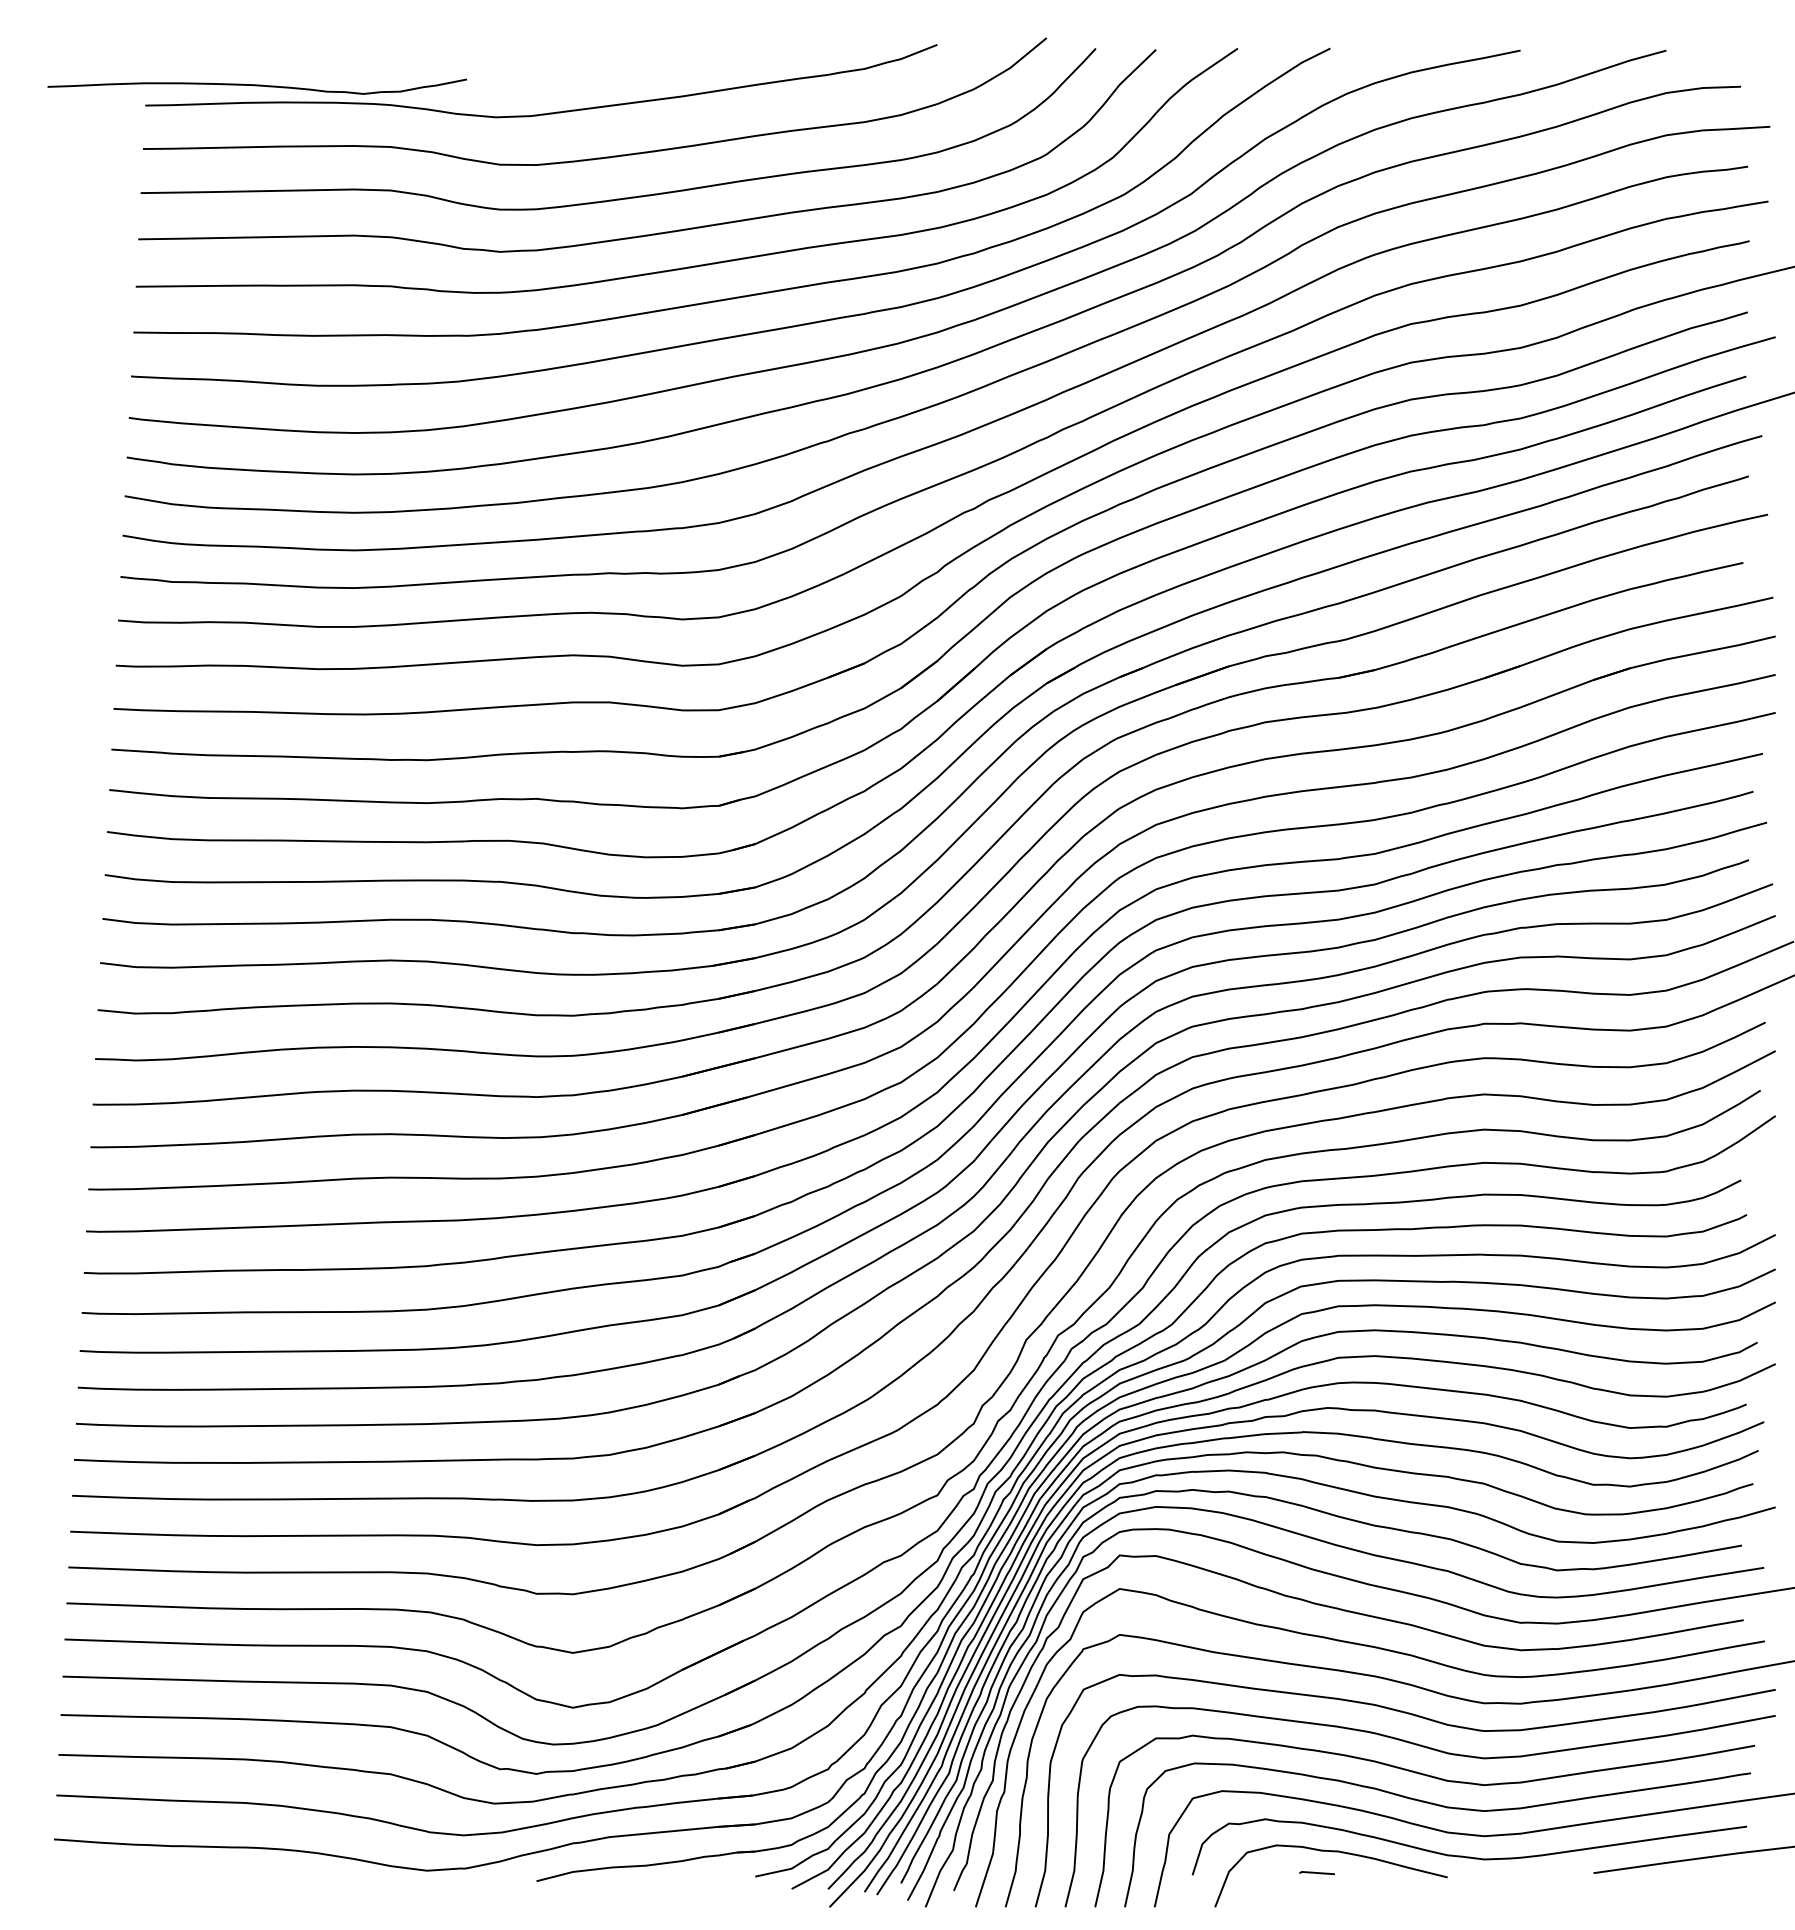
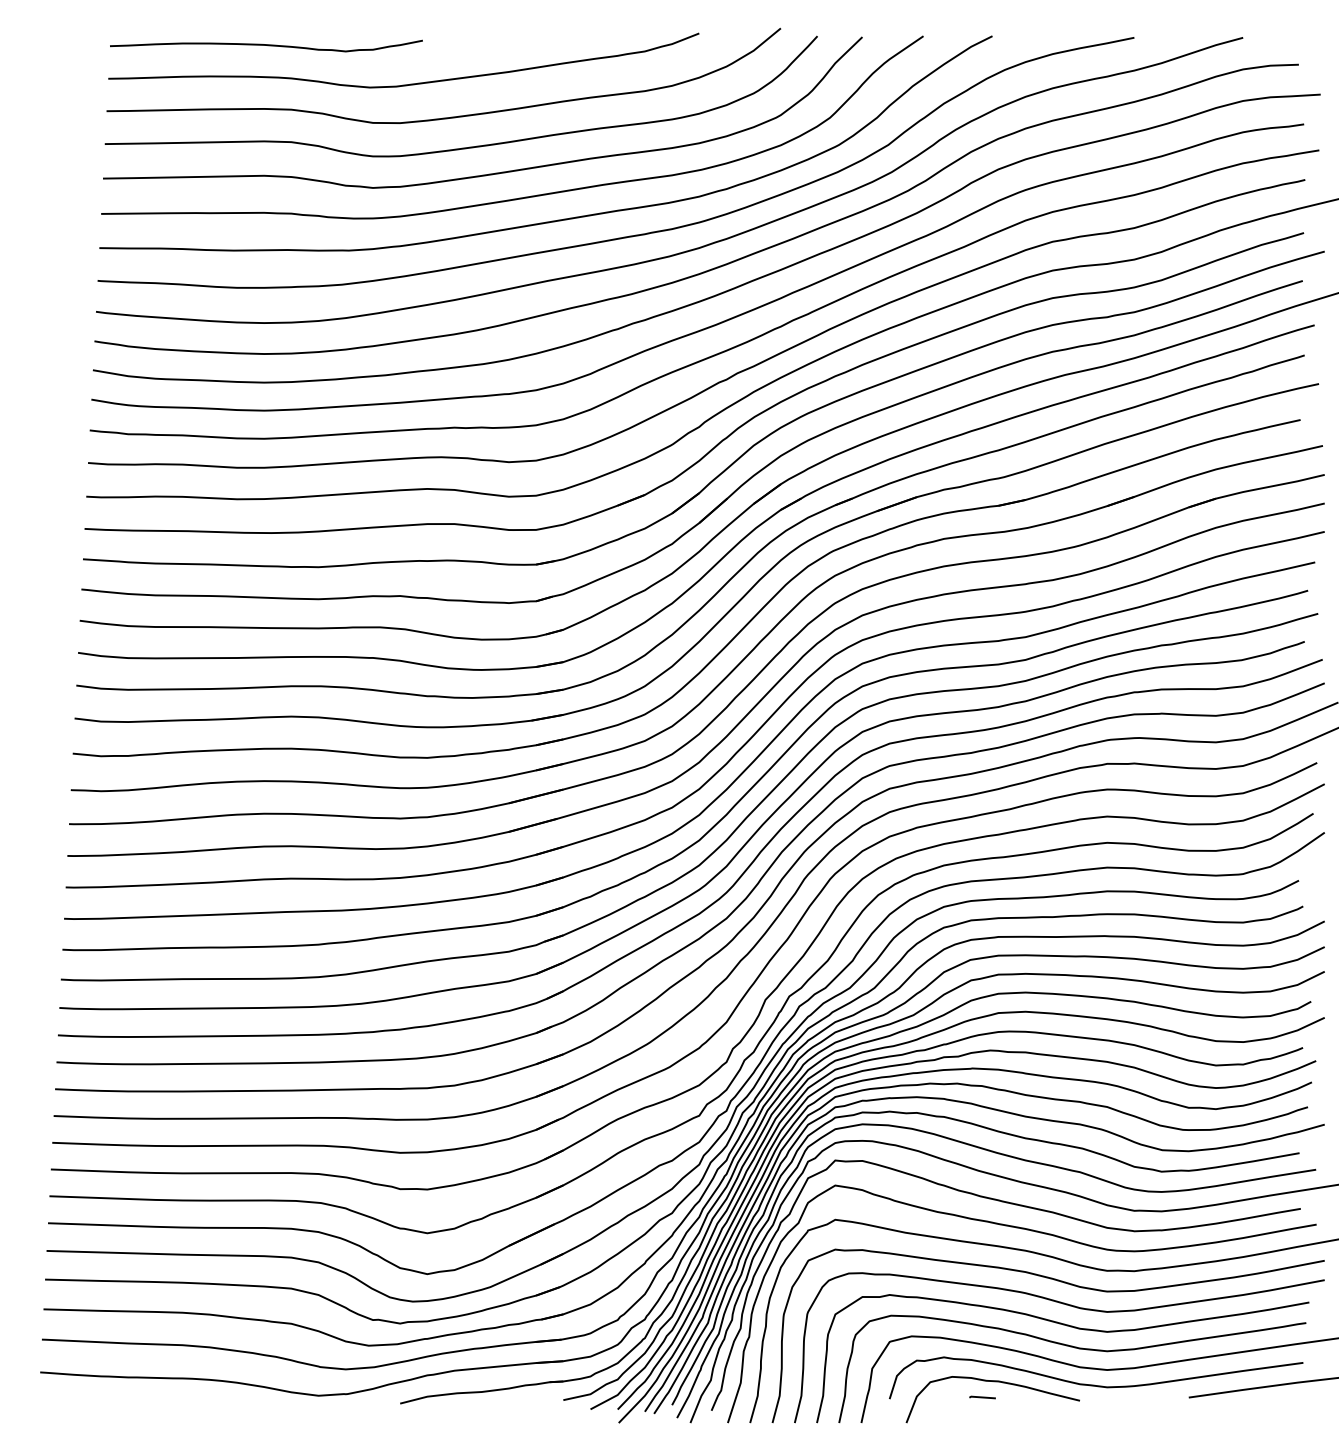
curve: (256, 86) -> (265, 45), moved

